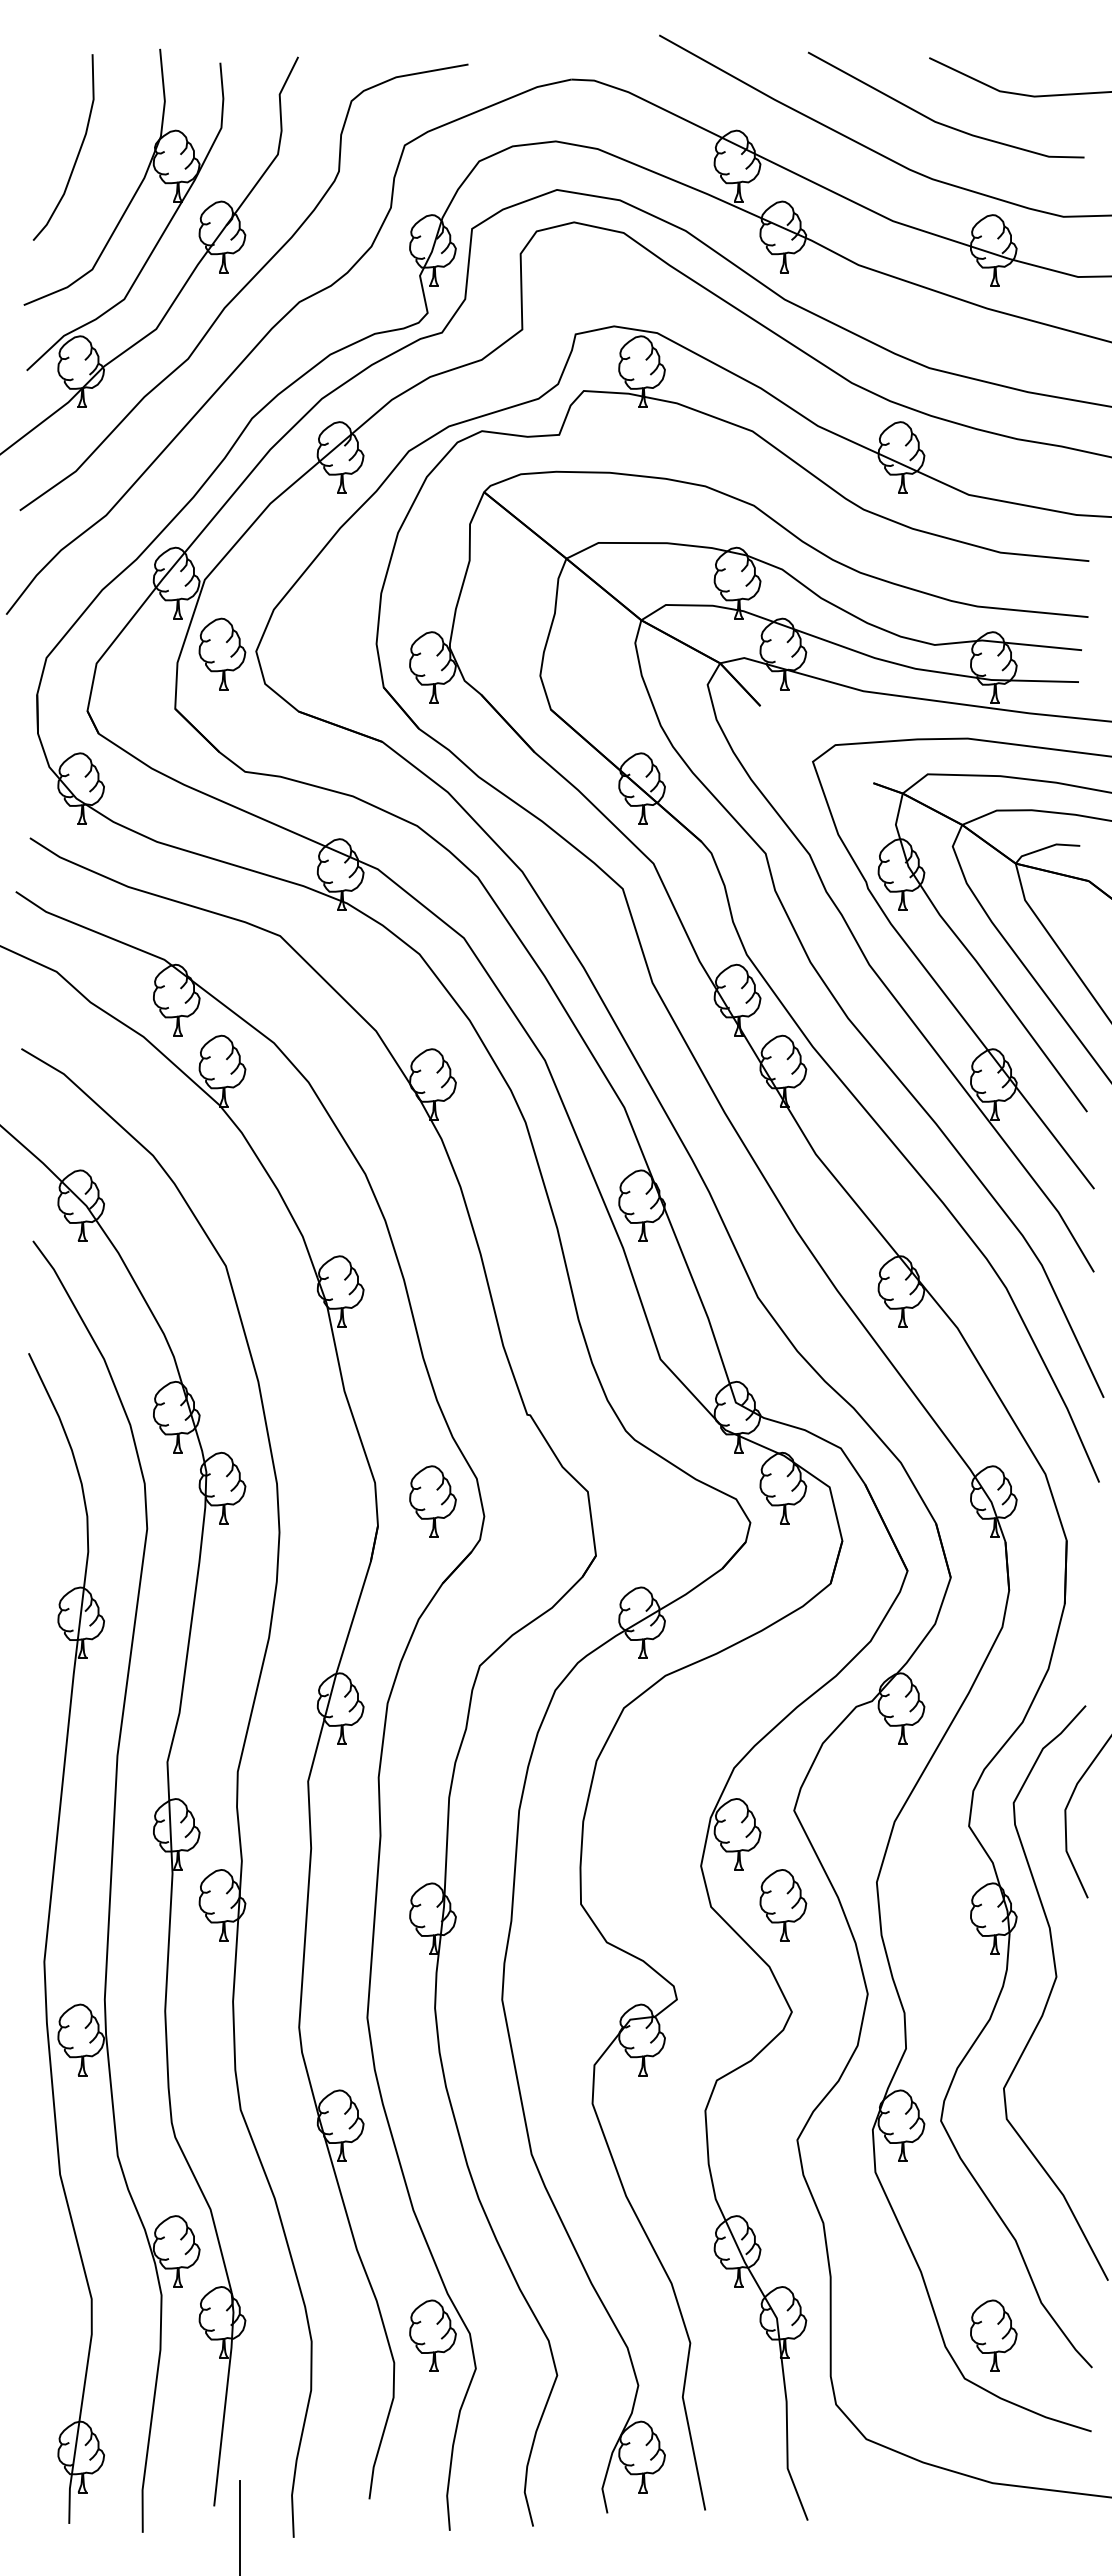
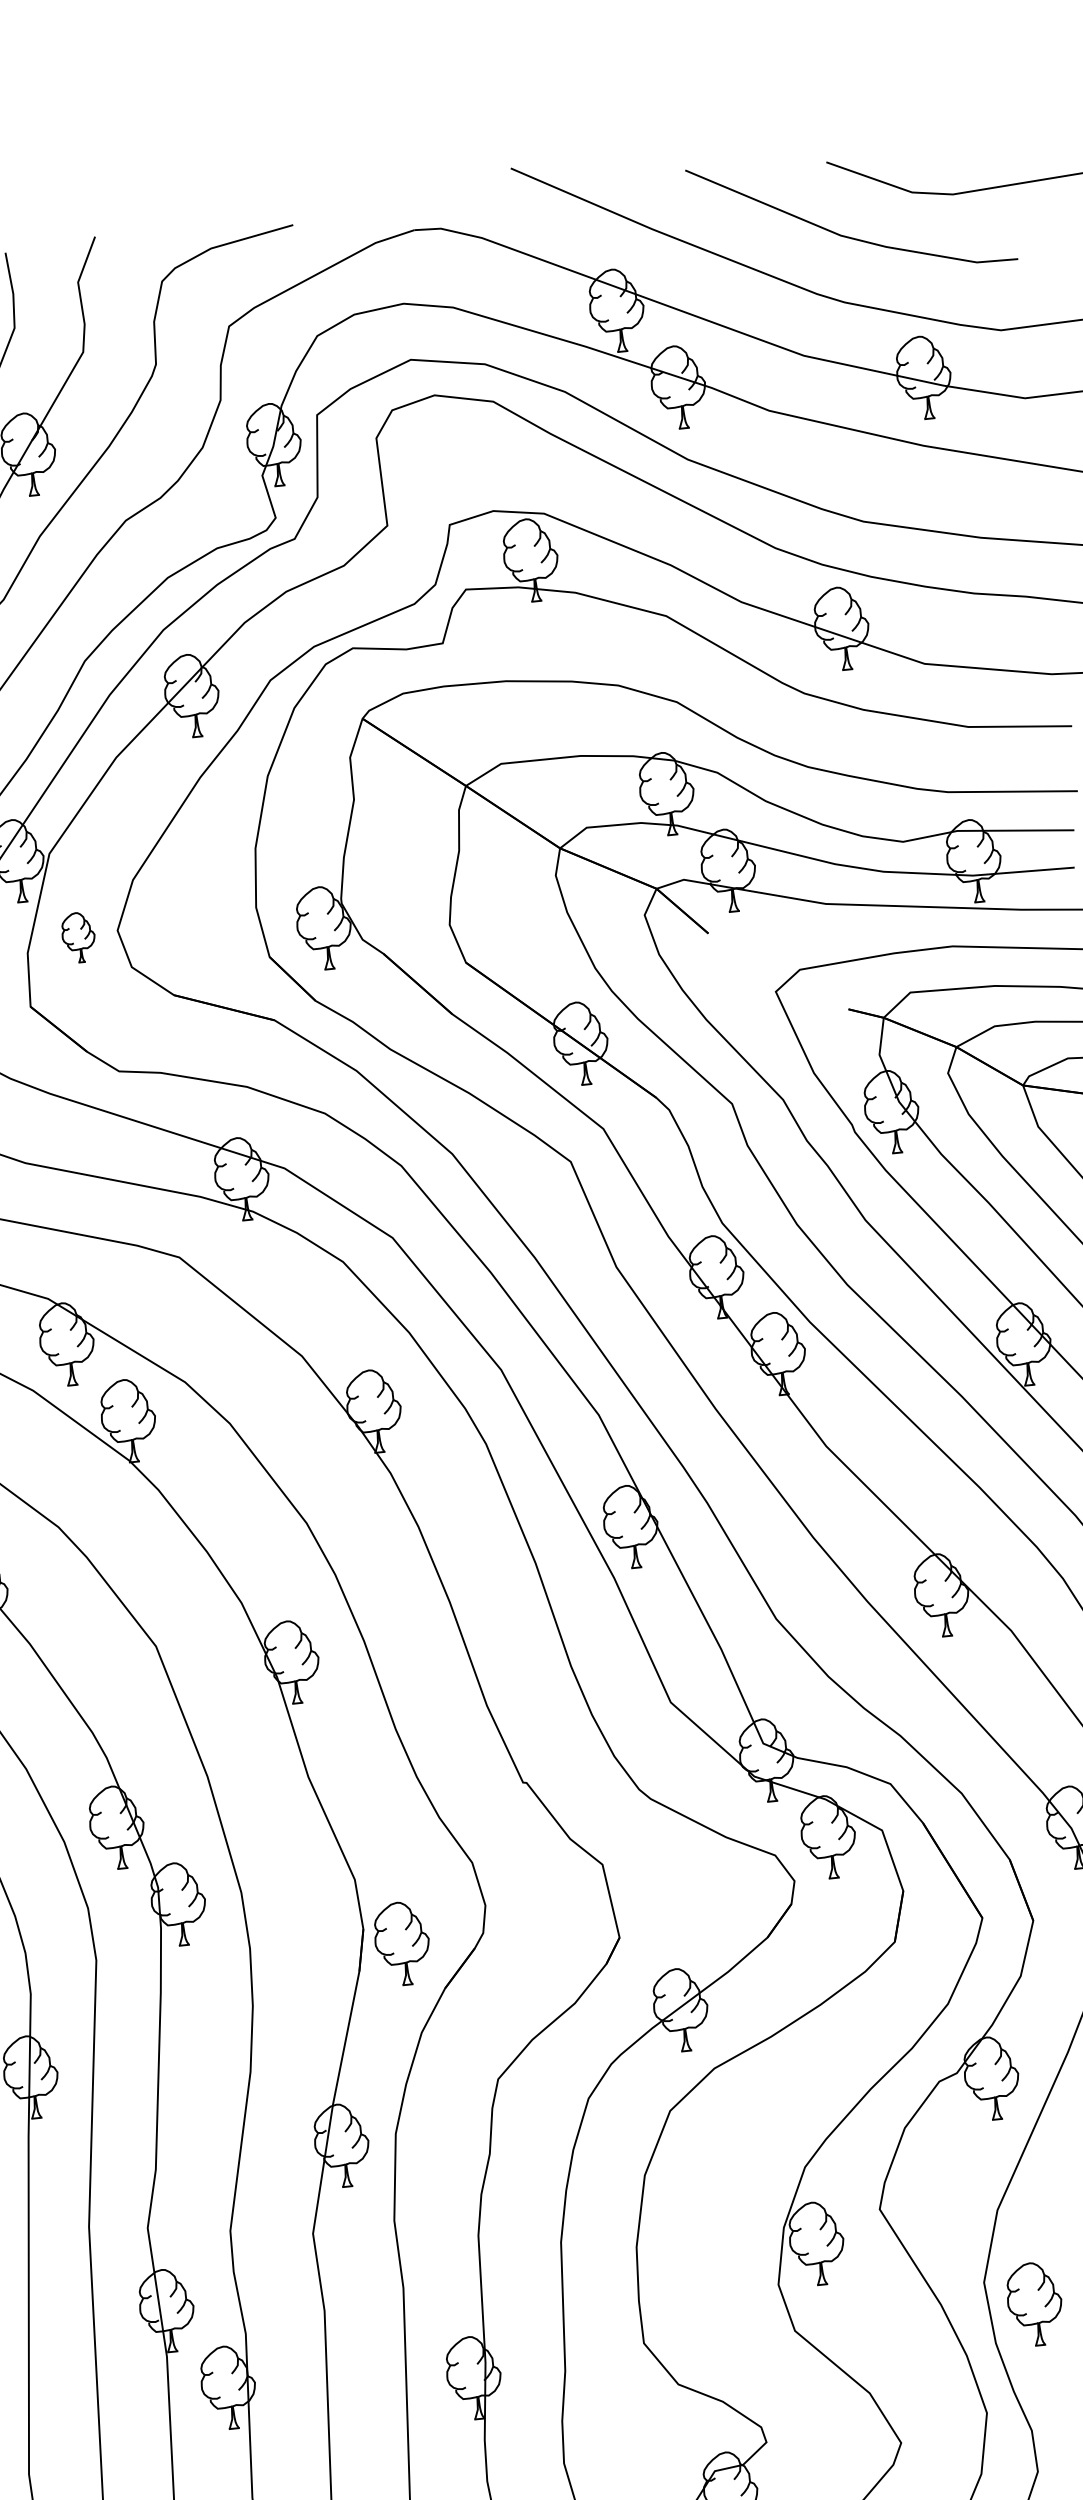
part: (222, 653) -> (78, 937), size x0.6
part: (432, 1501) -> (401, 1943), moved
part: (783, 1905) -> (1035, 2304), moved

